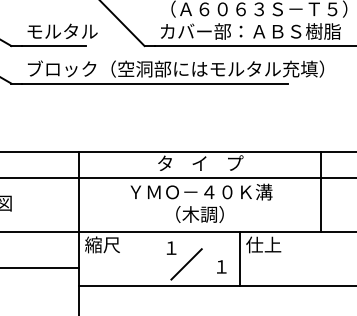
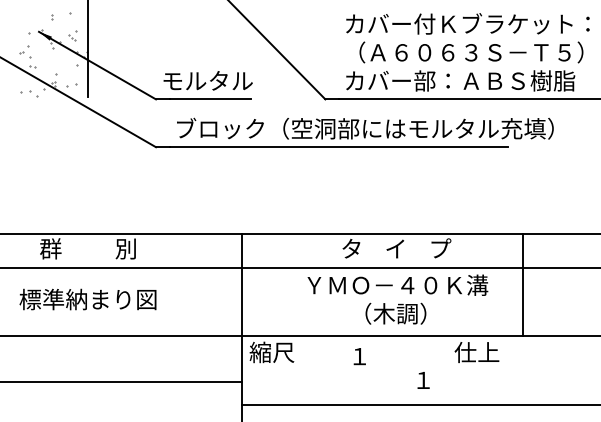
text: (62, 31) -> (207, 80), moved
line: (320, 191) -> (522, 284), moved
line: (240, 259) -> (447, 370), removed
line: (186, 263) -> (378, 376), removed

